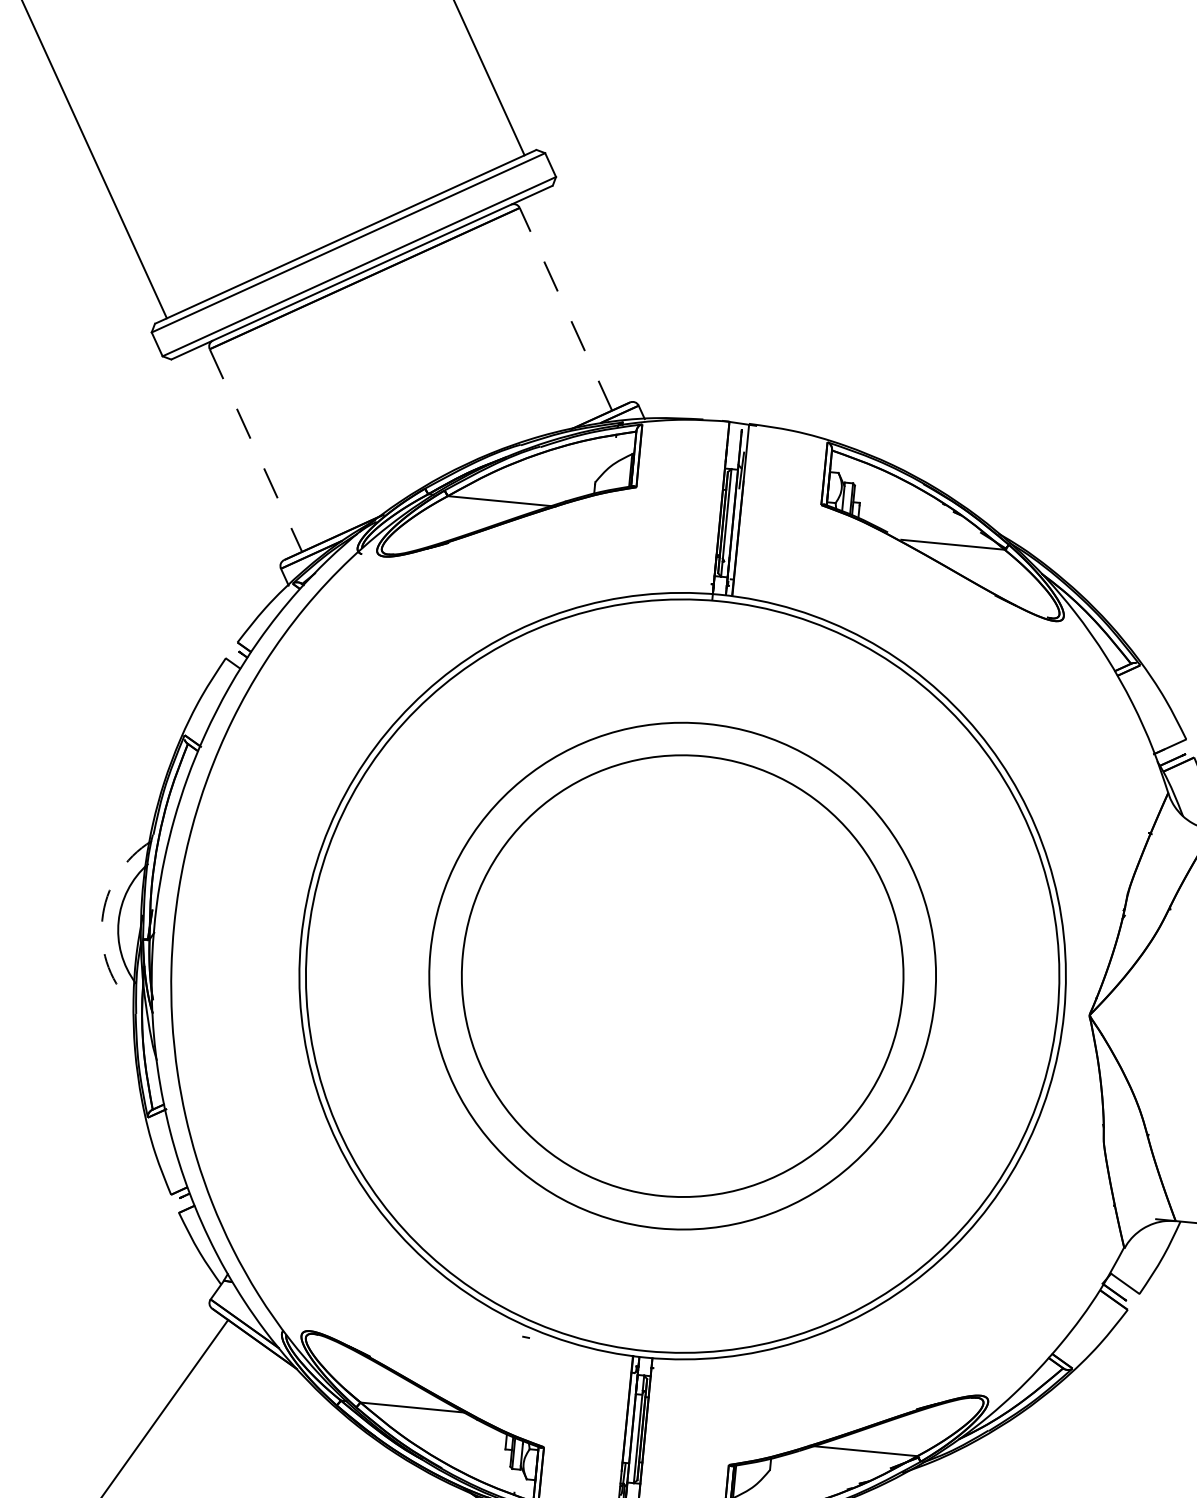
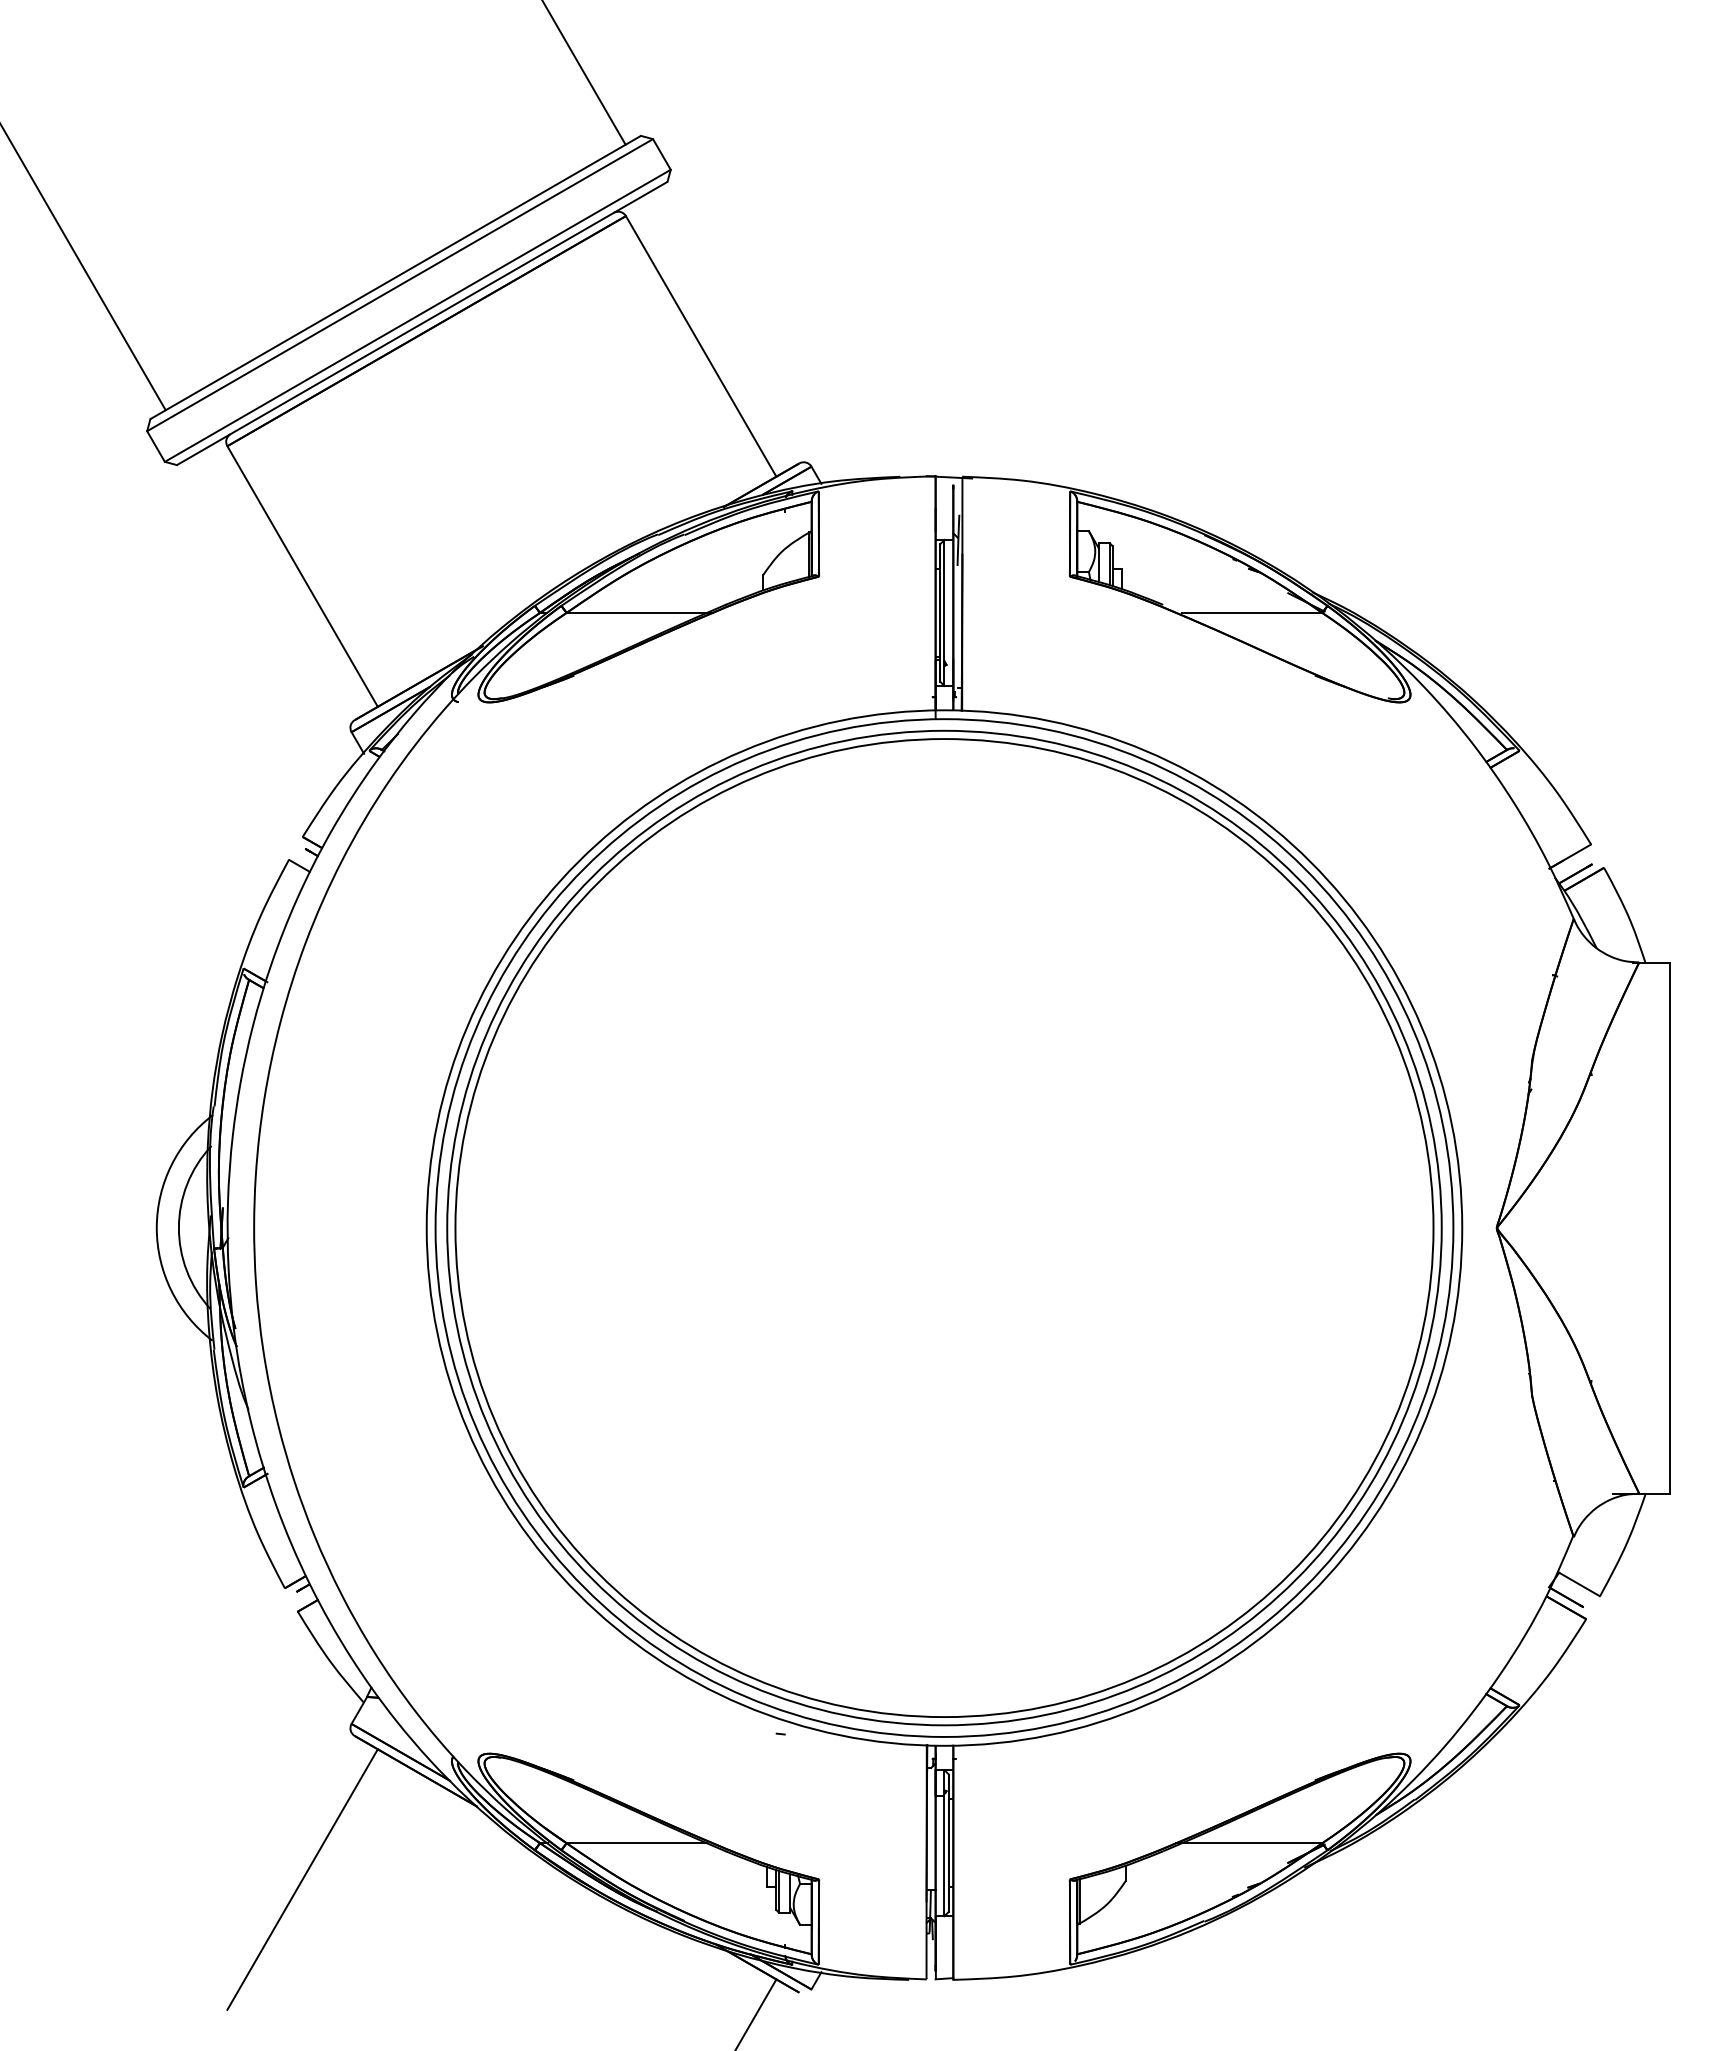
line: (565, 308) -> (700, 345), dashed -> solid
line: (255, 450) -> (302, 576), dashed -> solid
arc: (102, 919) -> (156, 1227), dashed -> solid
circle: (682, 975) -> (944, 1227), size x1.67
circle: (682, 976) -> (944, 1228), size x1.43

